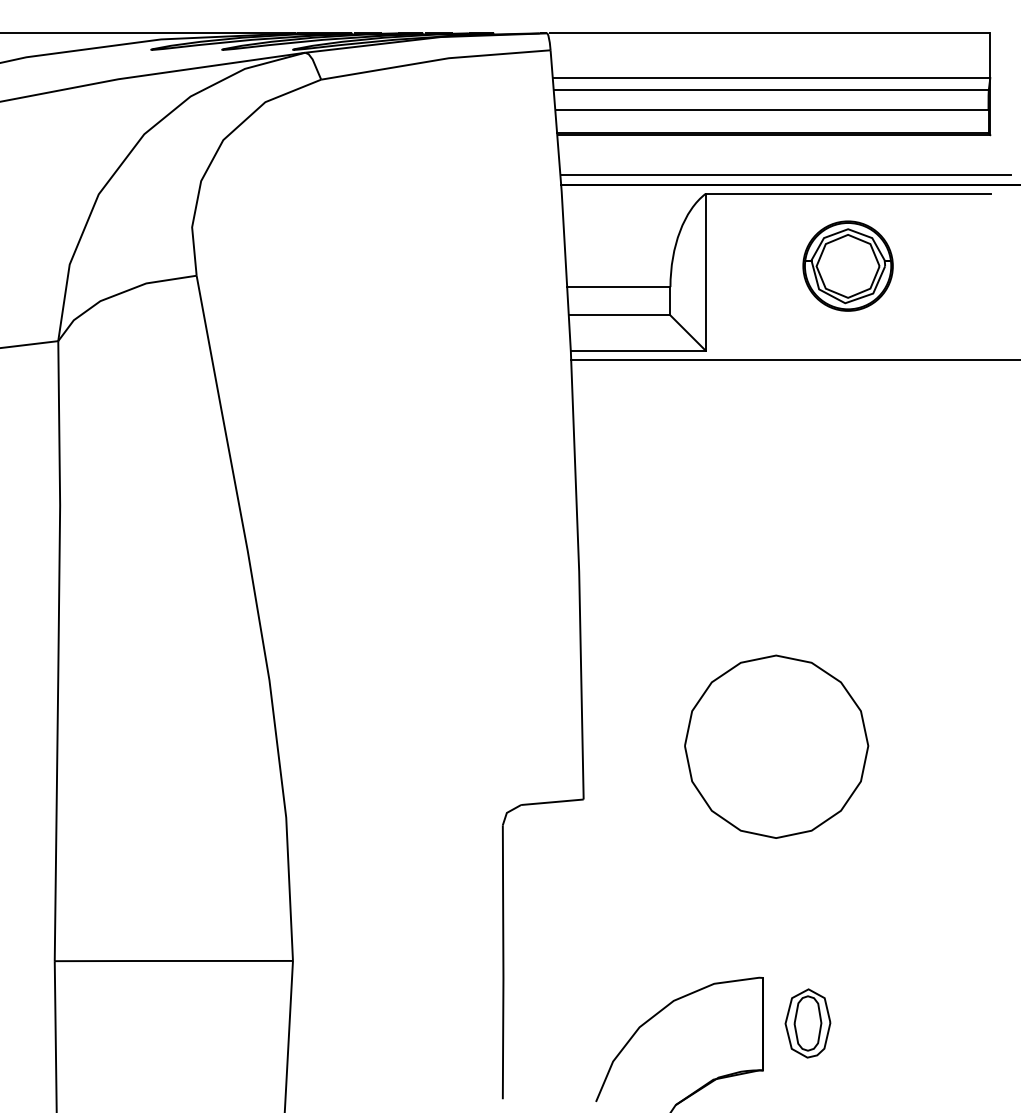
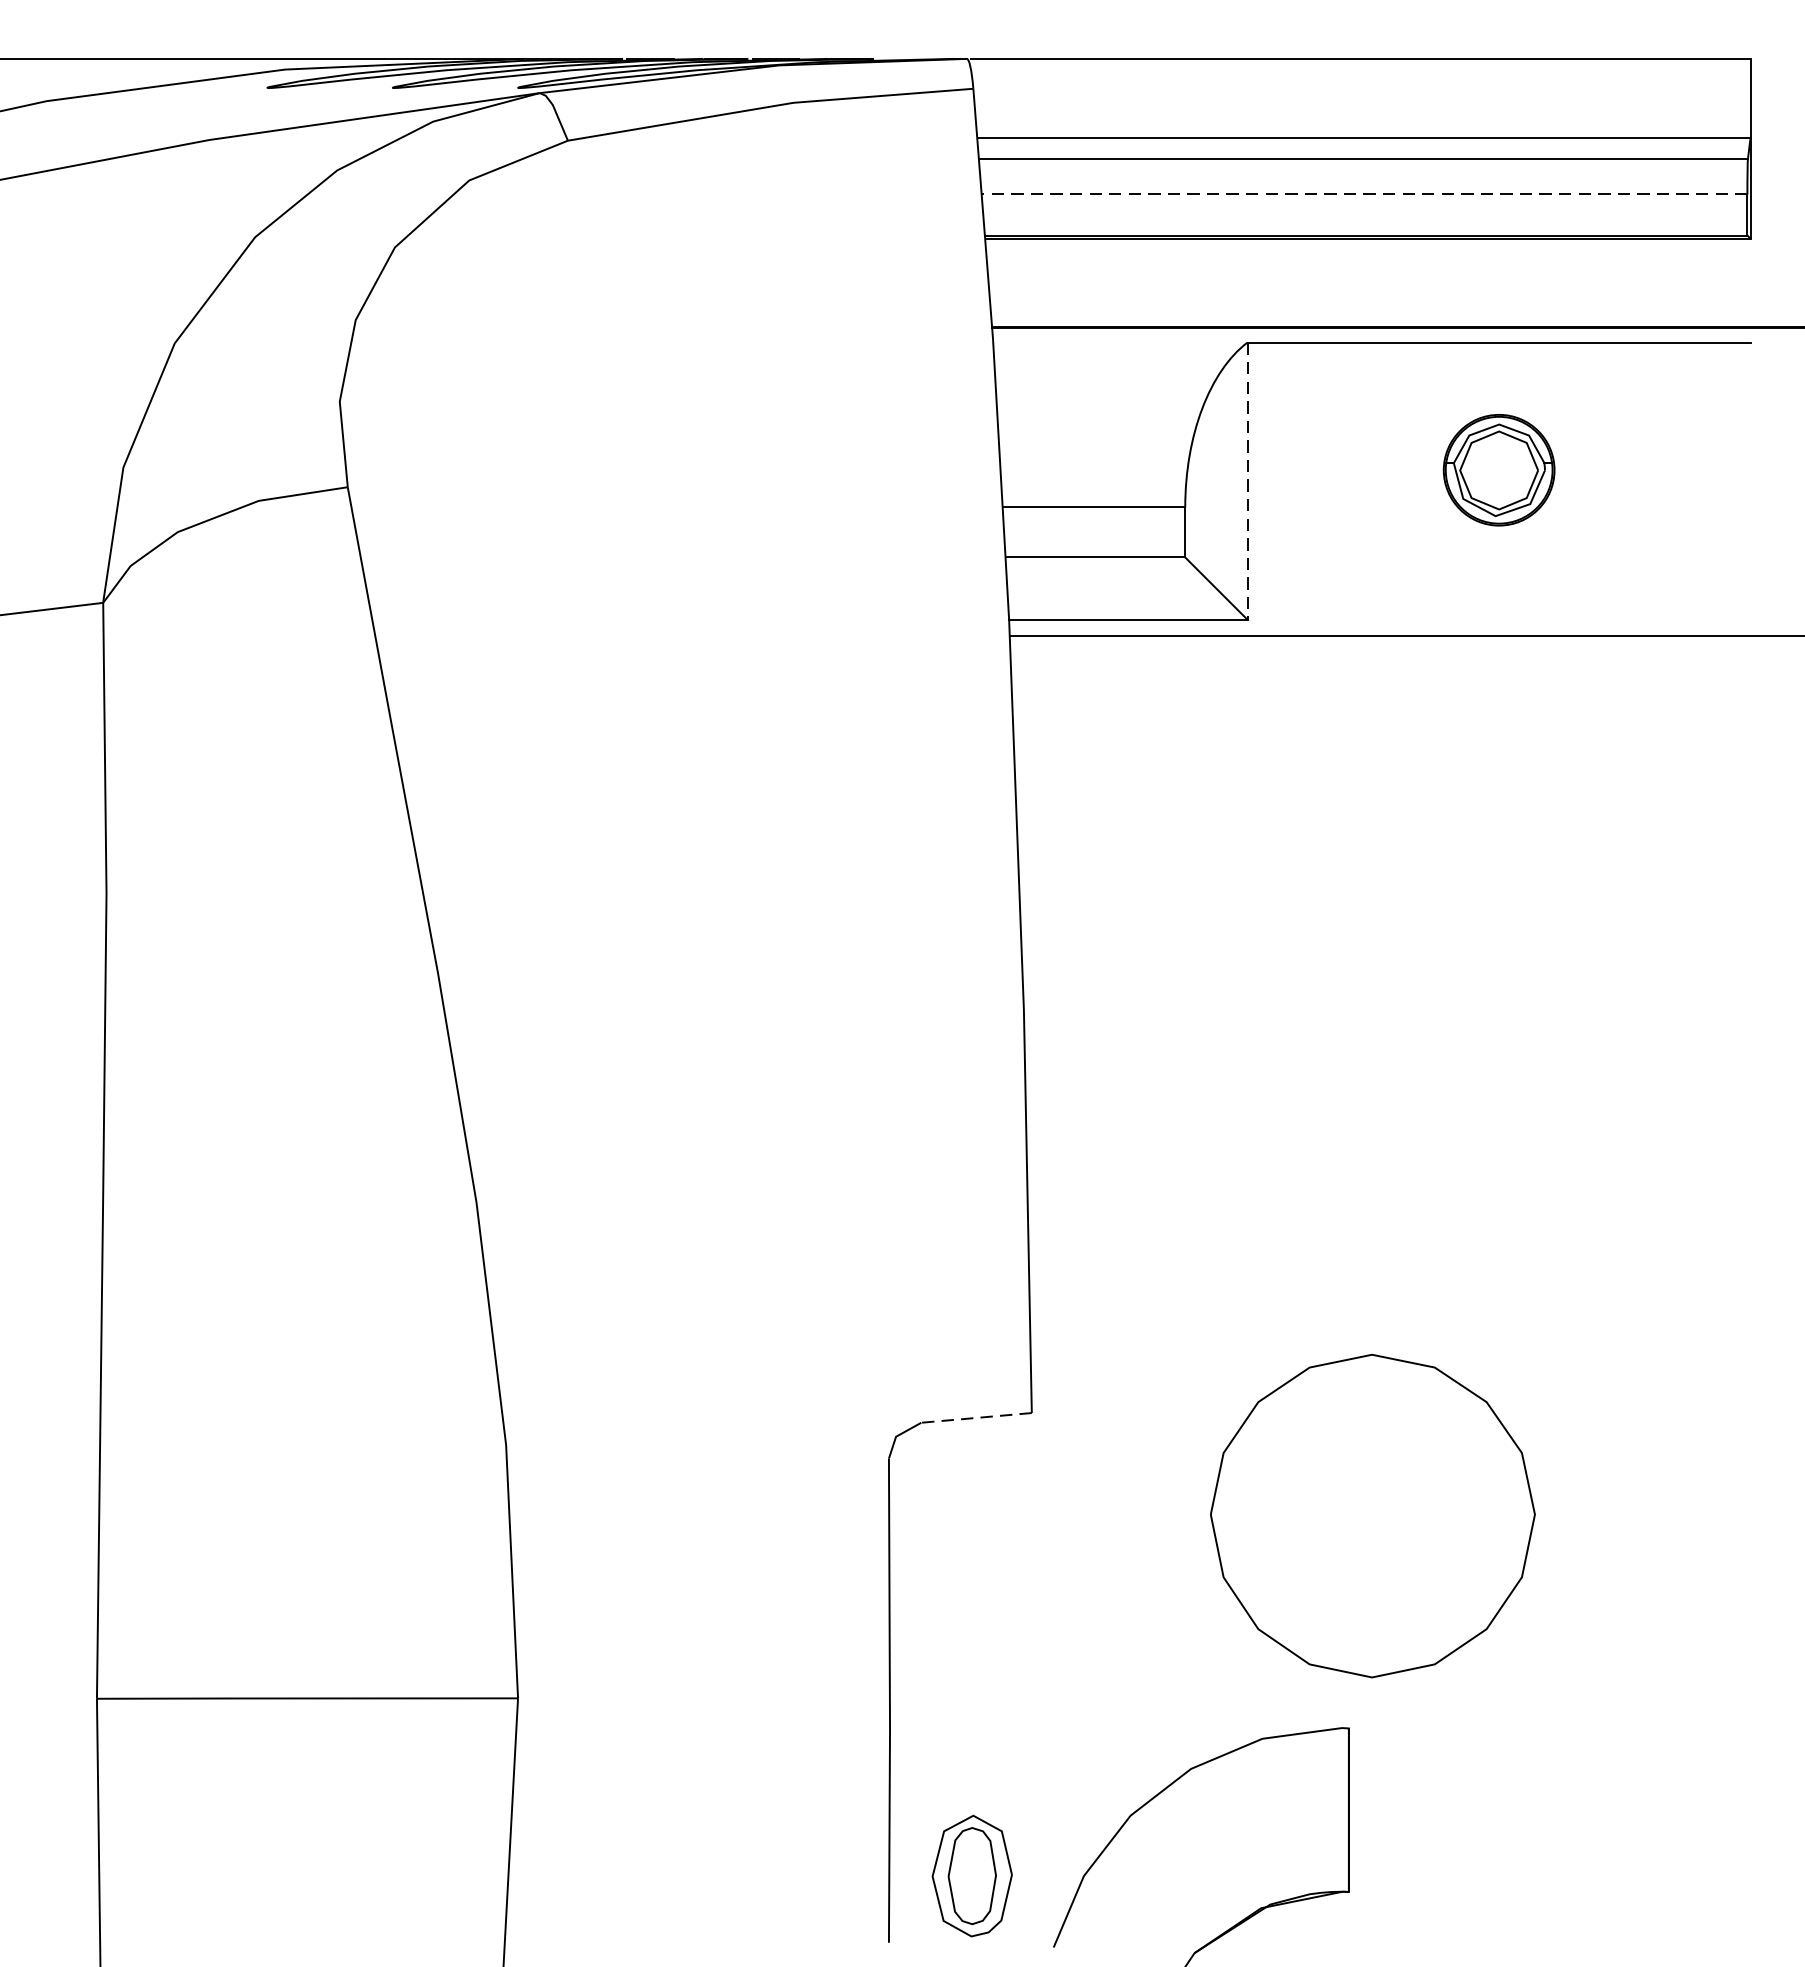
line: (771, 110) -> (1363, 195), solid -> dashed
line: (785, 175) -> (1388, 310), removed
part: (847, 265) -> (1498, 469), size x0.7
line: (705, 272) -> (1247, 481), solid -> dashed
part: (776, 746) -> (1372, 1515), moved
line: (551, 802) -> (974, 1418), solid -> dashed
part: (807, 1023) -> (971, 1876), moved

